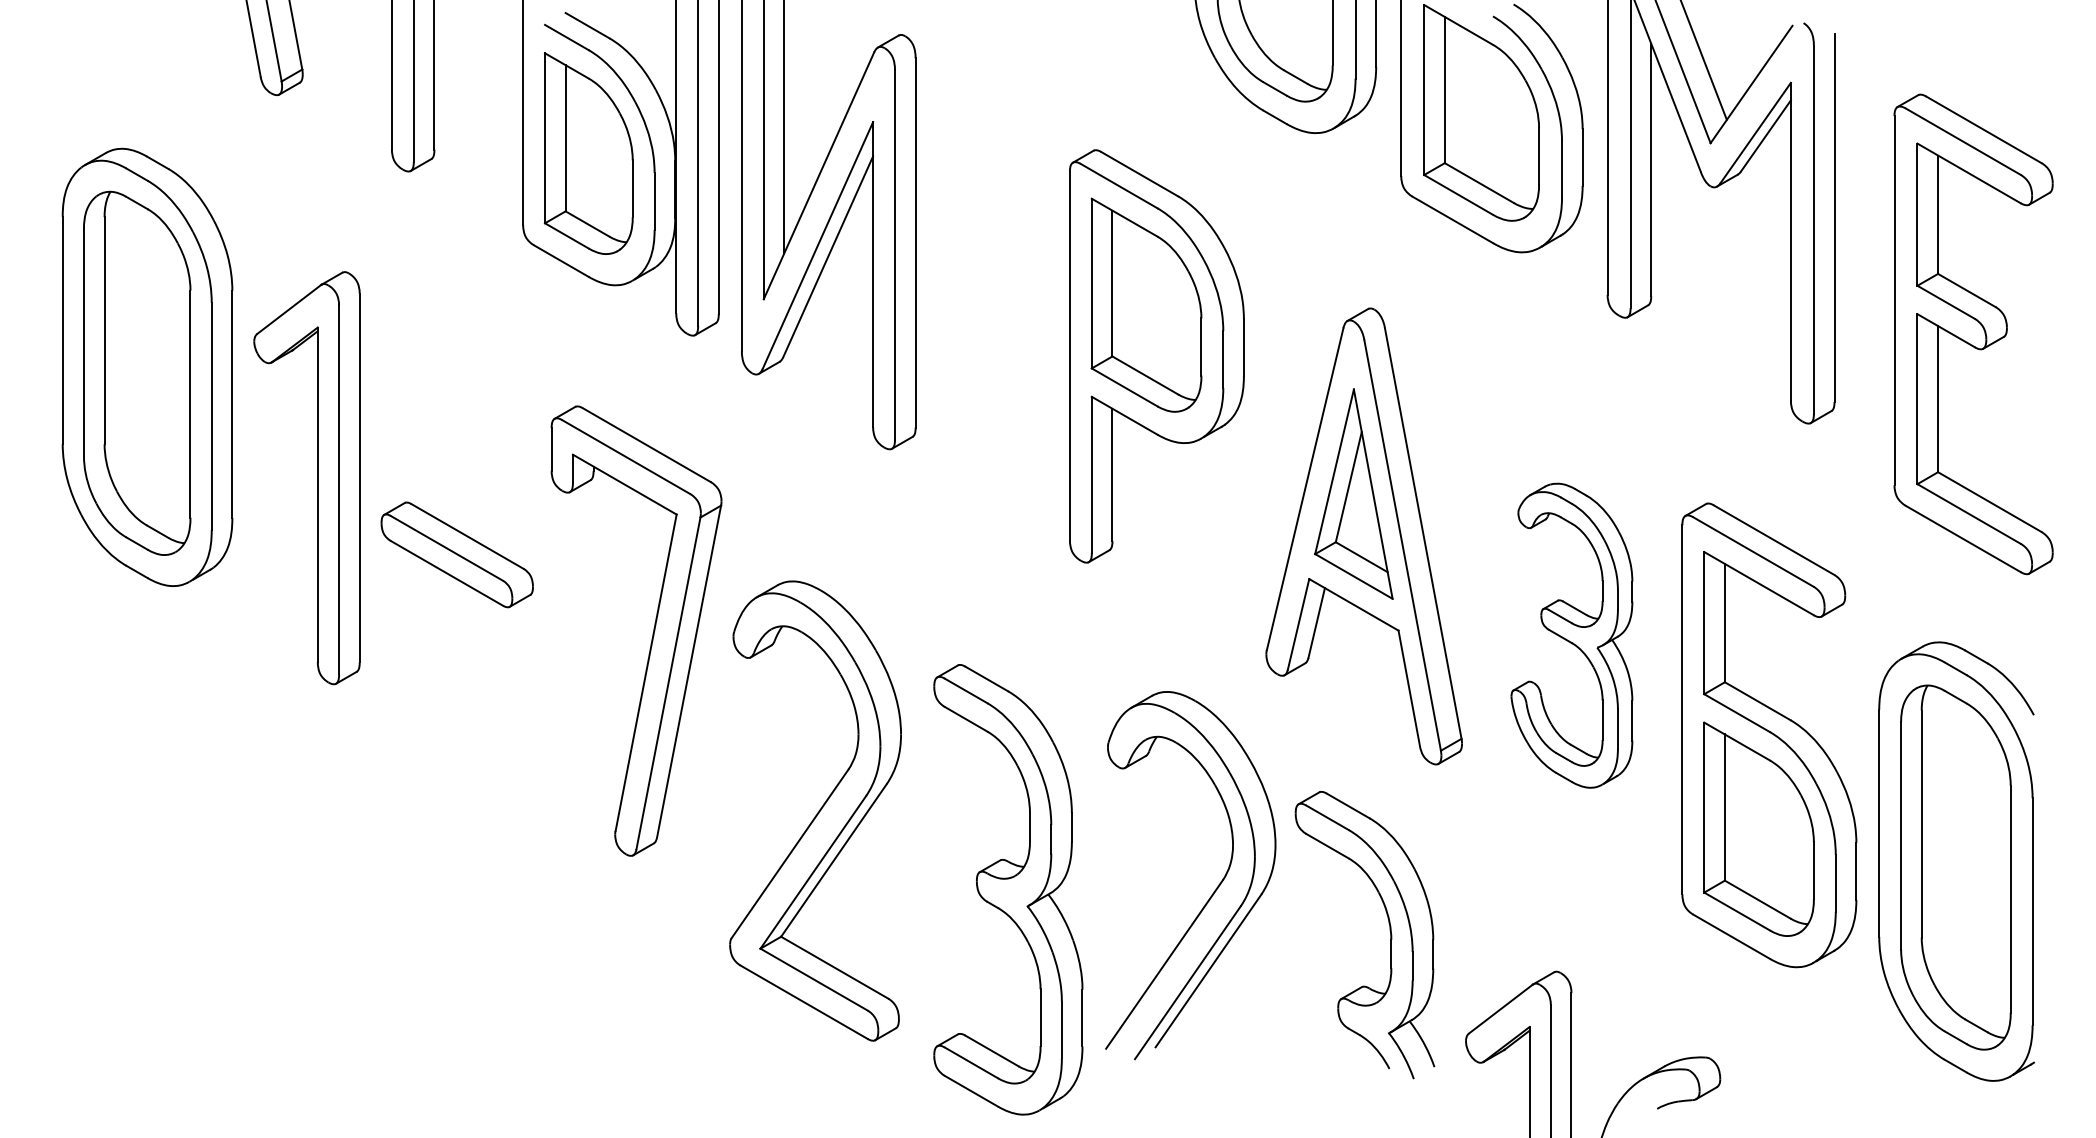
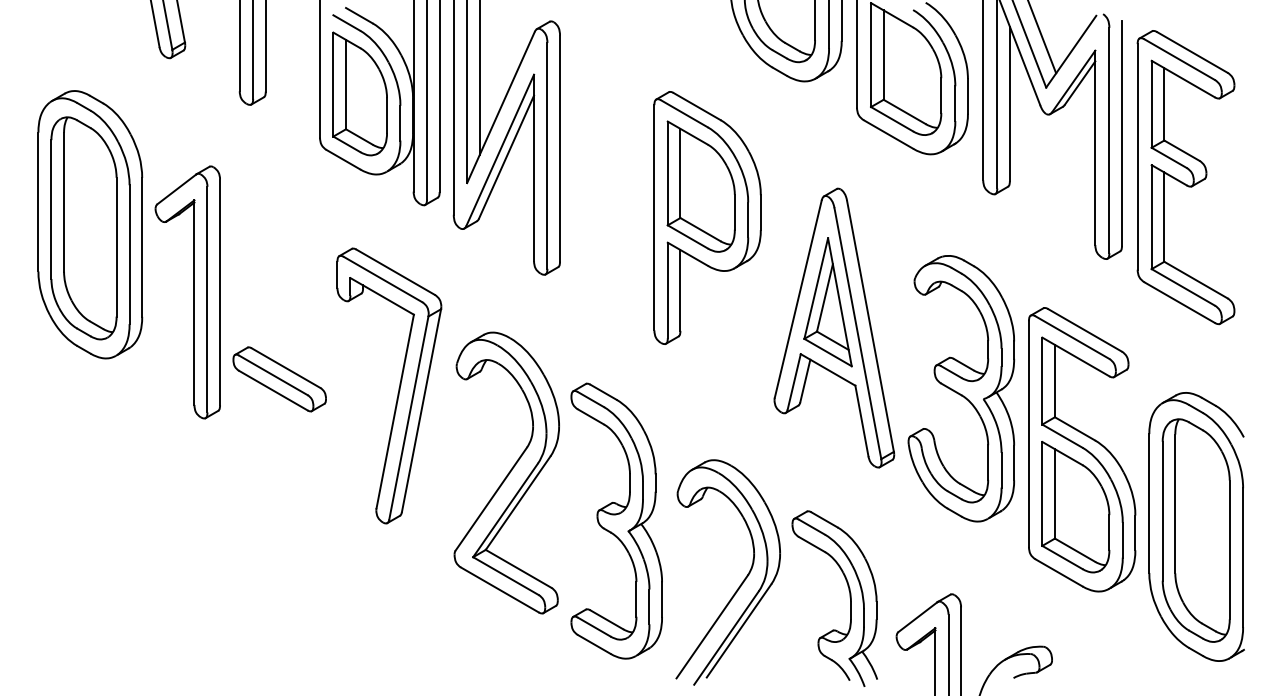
part: (1972, 334) -> (1185, 177), moved
part: (456, 555) -> (279, 379), moved
part: (1572, 635) -> (961, 388), size x1.43
part: (814, 810) -> (506, 472), moved
part: (1007, 888) -> (616, 520), moved
part: (1212, 891) -> (741, 582), moved
part: (1388, 932) -> (849, 597), moved

